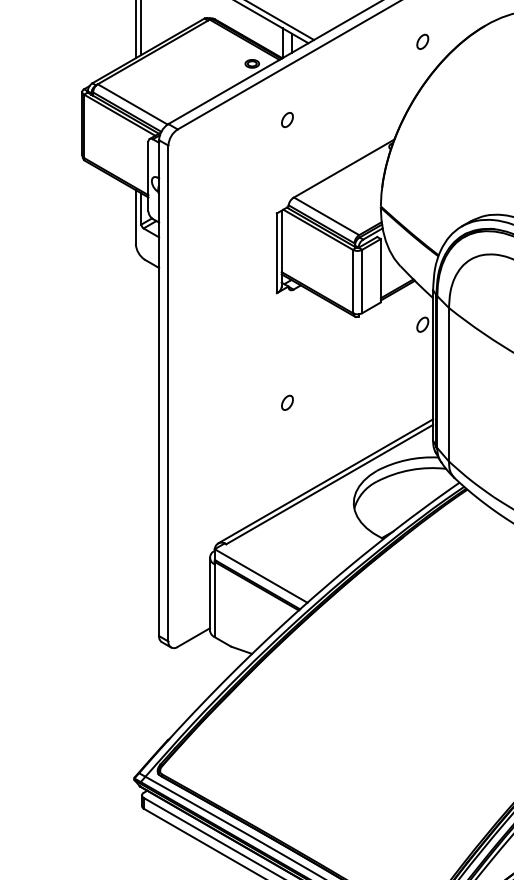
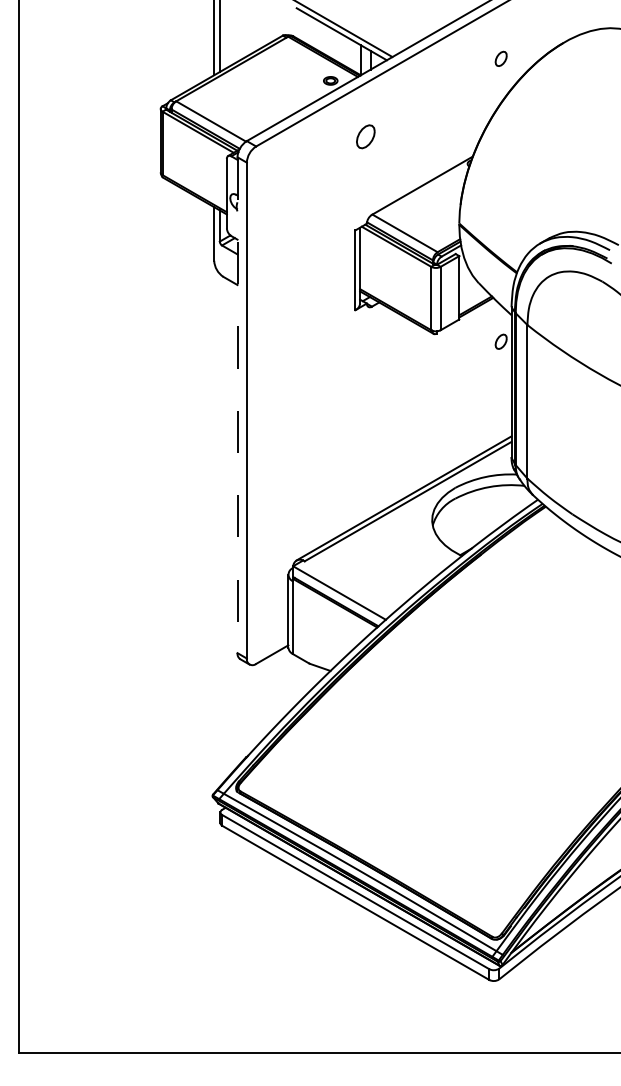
part: (287, 120) -> (365, 137), size x1.6
line: (159, 388) -> (237, 405), solid -> dashed
part: (287, 402) -> (365, 419), removed

